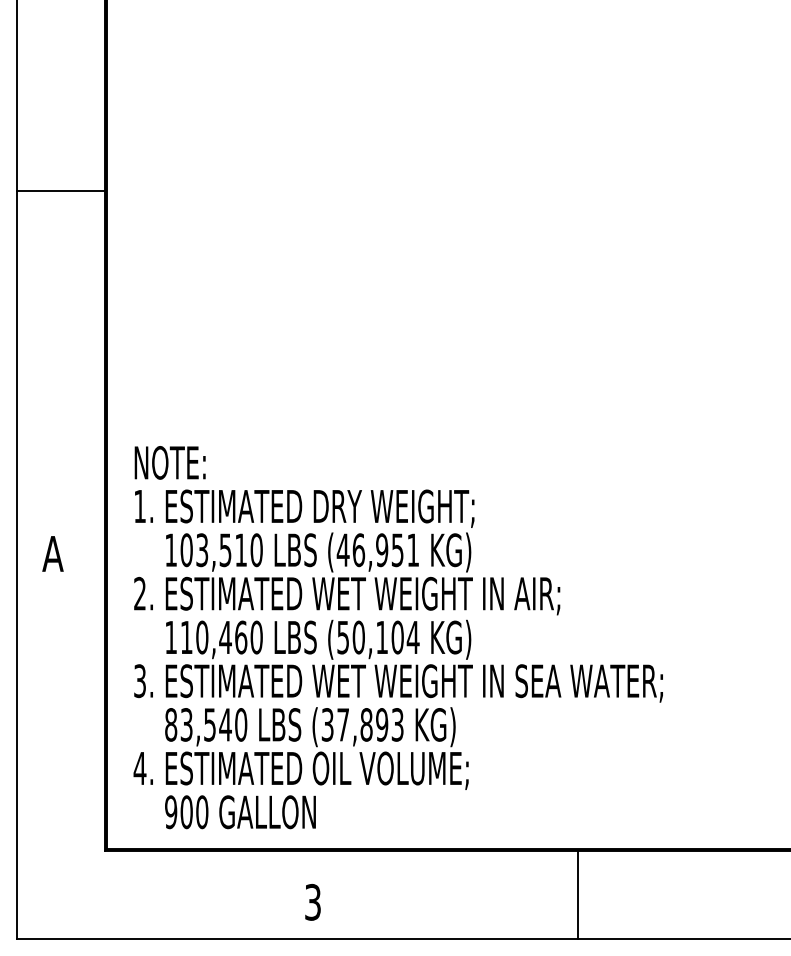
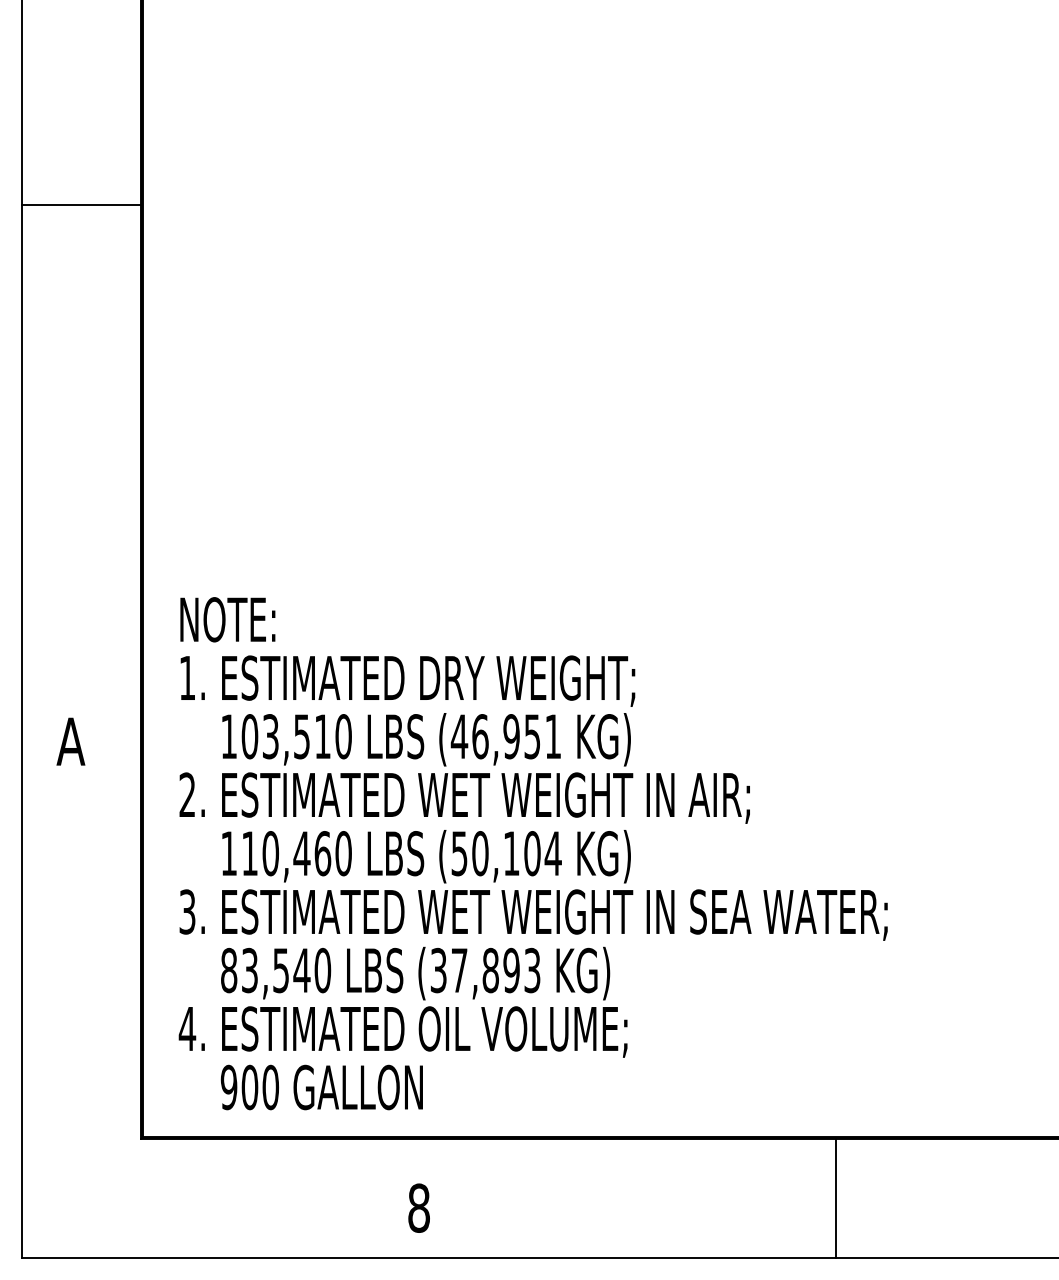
line: (60, 191) -> (80, 205), moved
line: (578, 894) -> (836, 1197), moved
text: (313, 902) -> (419, 1208), 3 -> 8

